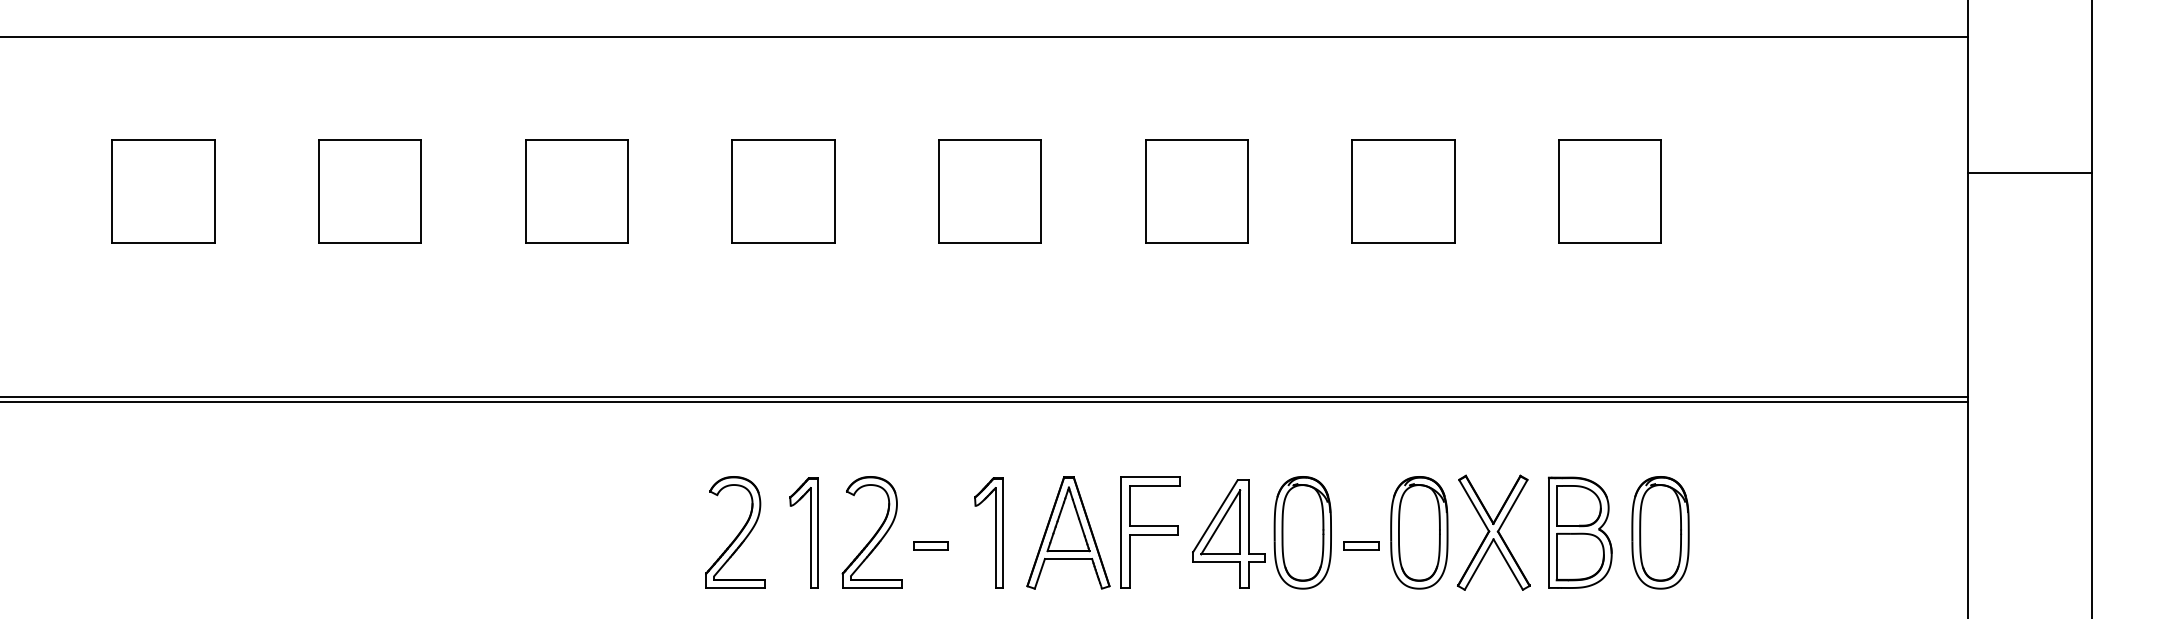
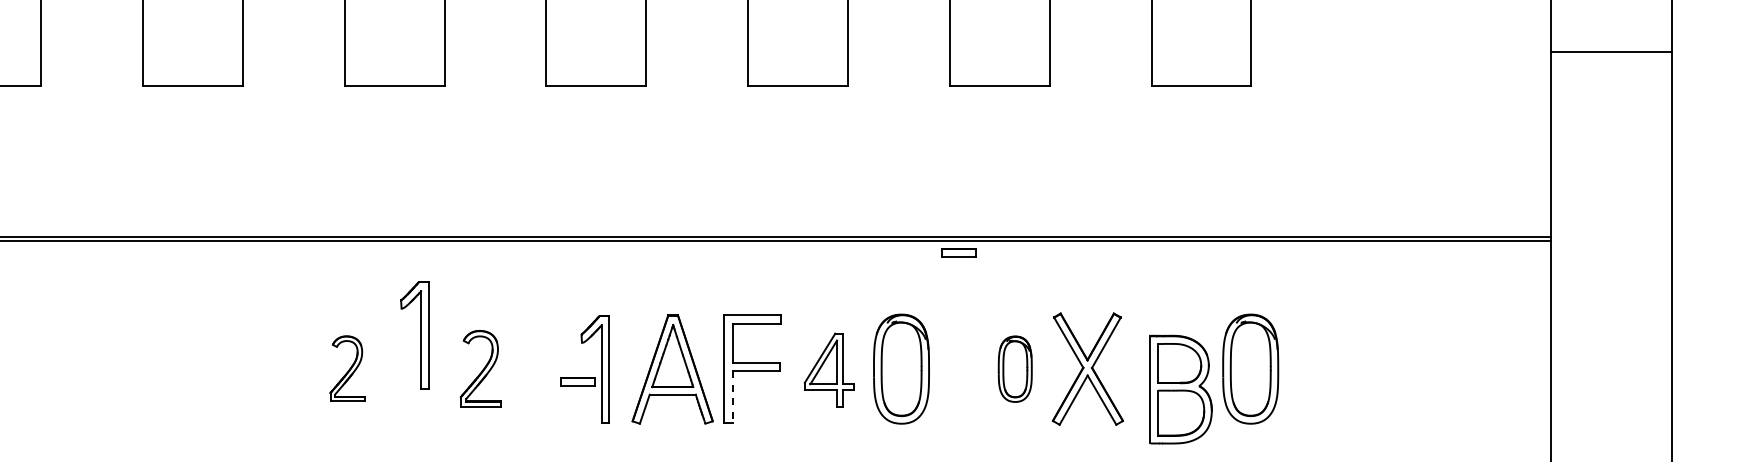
line: (2030, 172) -> (1611, 51), moved
part: (735, 532) -> (347, 368), size x0.6
part: (810, 532) -> (420, 334), moved
part: (871, 532) -> (480, 368), size x0.7
part: (1419, 532) -> (1015, 368), size x0.6
part: (1580, 532) -> (1181, 389), moved
part: (1228, 533) -> (828, 369), size x0.7
part: (930, 545) -> (577, 381), moved
part: (1361, 545) -> (958, 252), moved
line: (1130, 561) -> (733, 397), solid -> dashed

